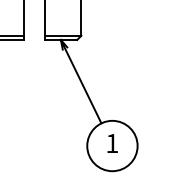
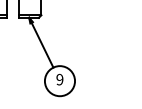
text: (111, 143) -> (59, 79), 1 -> 9

